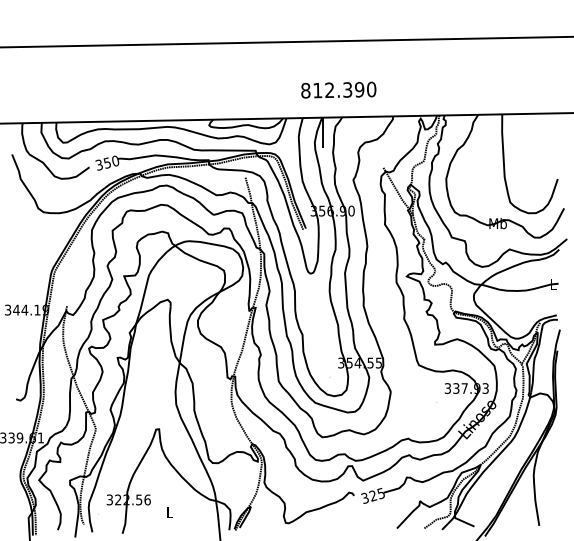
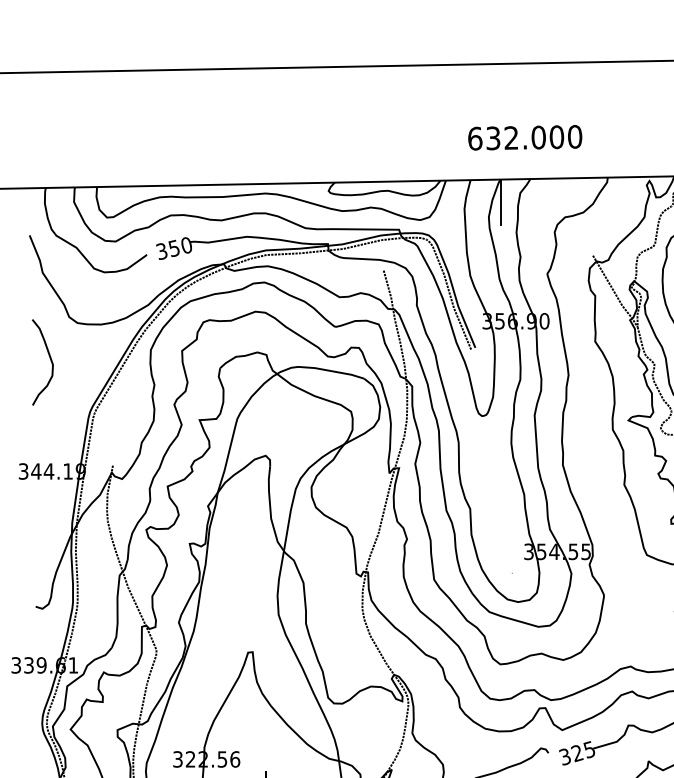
text: (332, 90) -> (515, 138), 812.390 -> 632.000
curve: (24, 234) -> (48, 356), added

